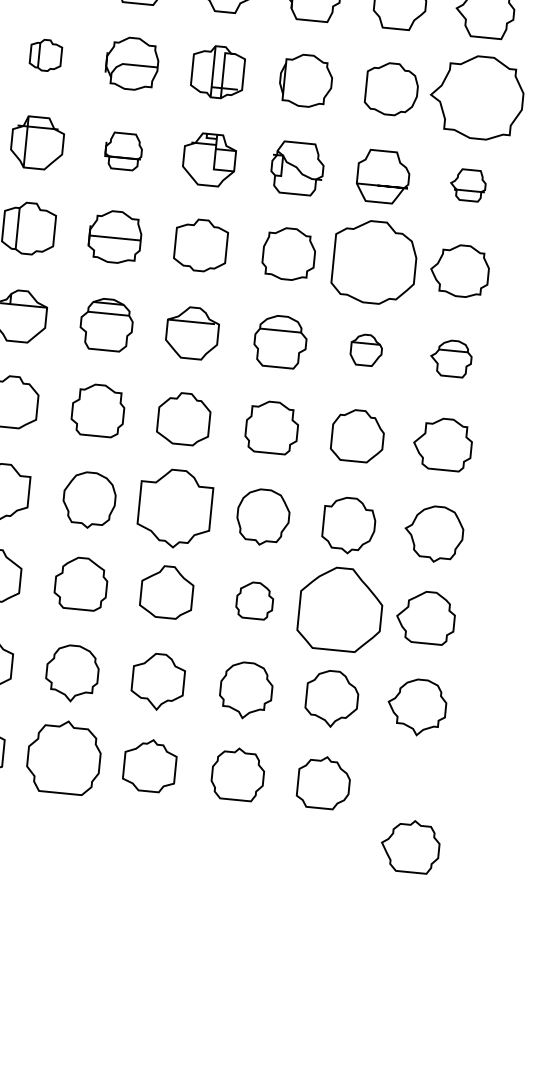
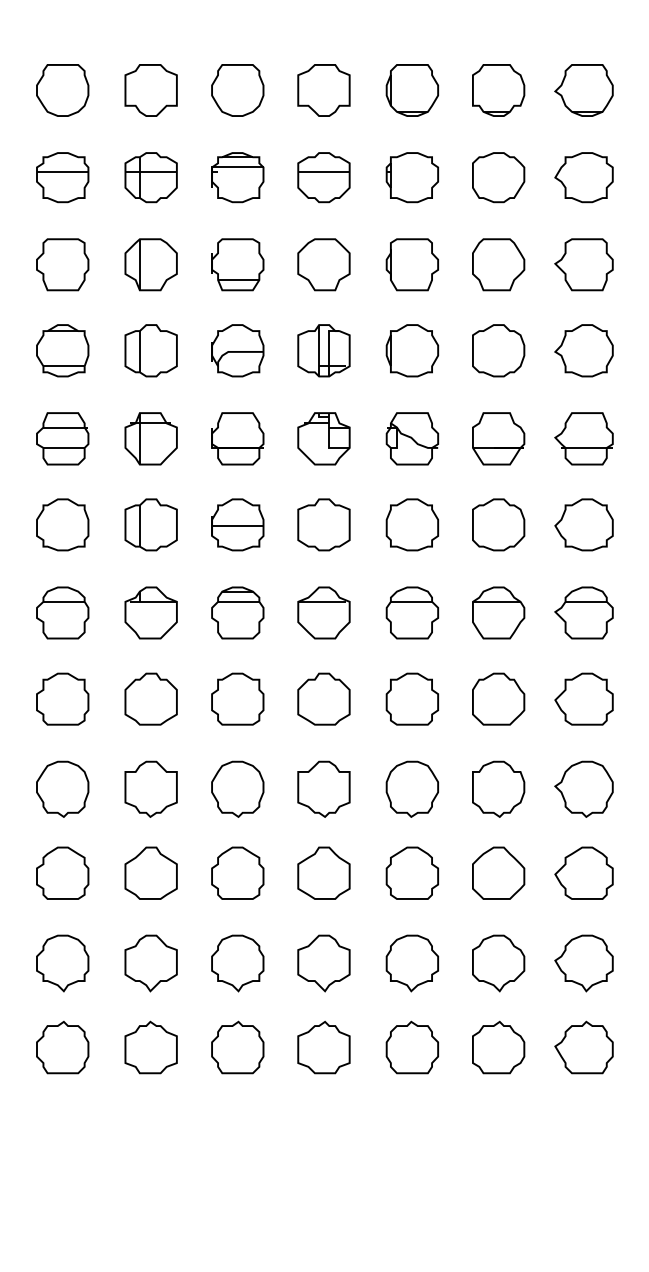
part: (45, 55) -> (150, 350), size x1.67
part: (476, 97) -> (583, 350), size x0.62
part: (123, 151) -> (237, 438), size x1.43
part: (467, 184) -> (583, 438), size x1.67
part: (374, 262) -> (498, 524), size x0.62
part: (366, 349) -> (498, 612), size x1.67
part: (450, 358) -> (583, 612), size x1.43
part: (174, 507) -> (323, 788), size x0.71
part: (254, 599) -> (411, 872), size x1.43
part: (340, 608) -> (498, 872), size x0.62
part: (63, 757) -> (237, 1047), size x0.71
part: (409, 846) -> (583, 1047), moved

